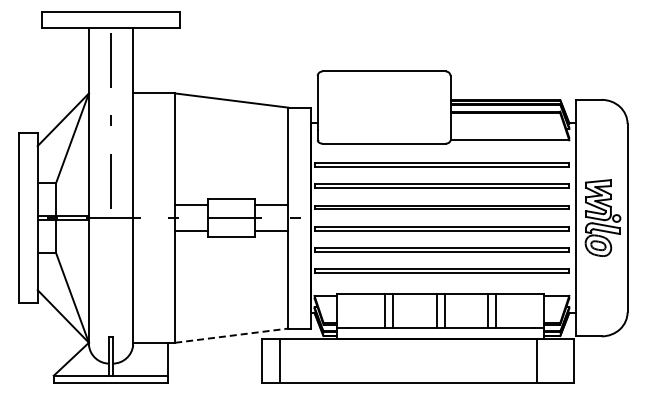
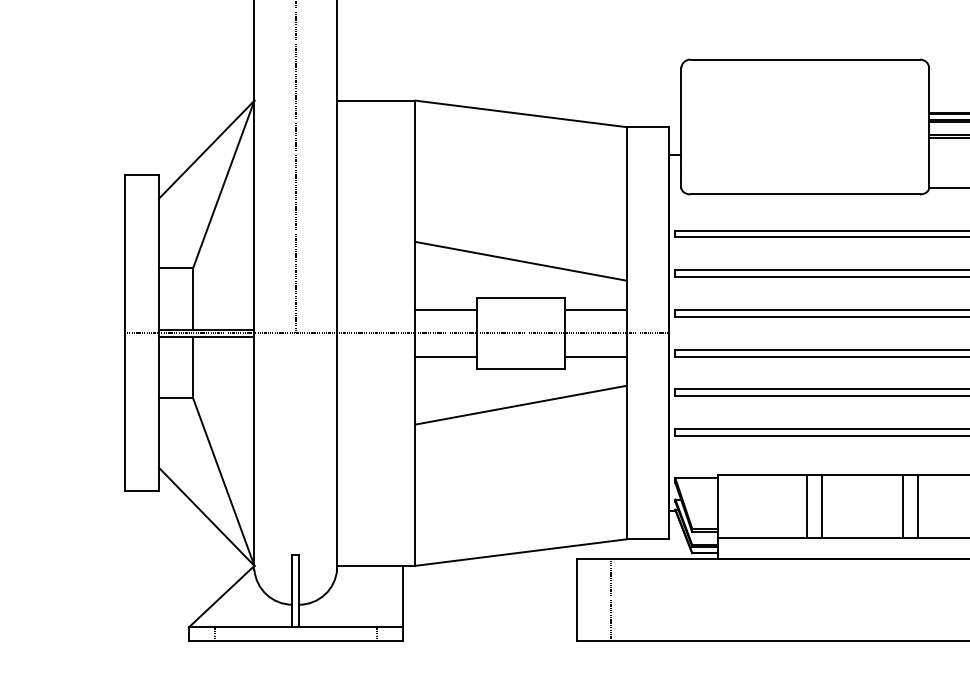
line: (231, 179) -> (520, 261), added
line: (231, 256) -> (520, 404), added
line: (232, 335) -> (522, 552), dashed -> solid

